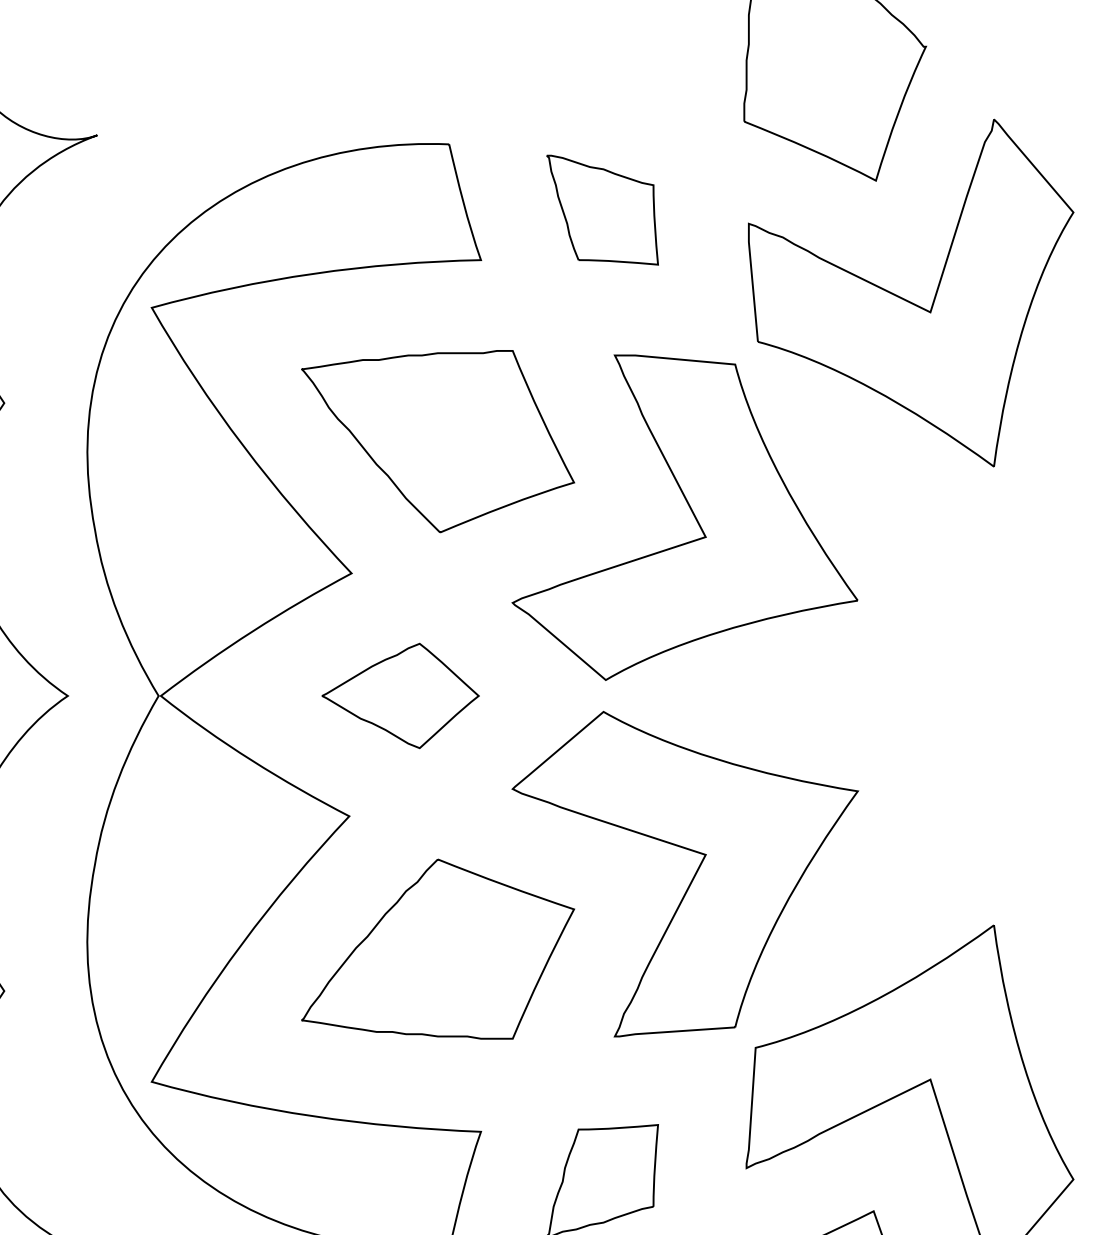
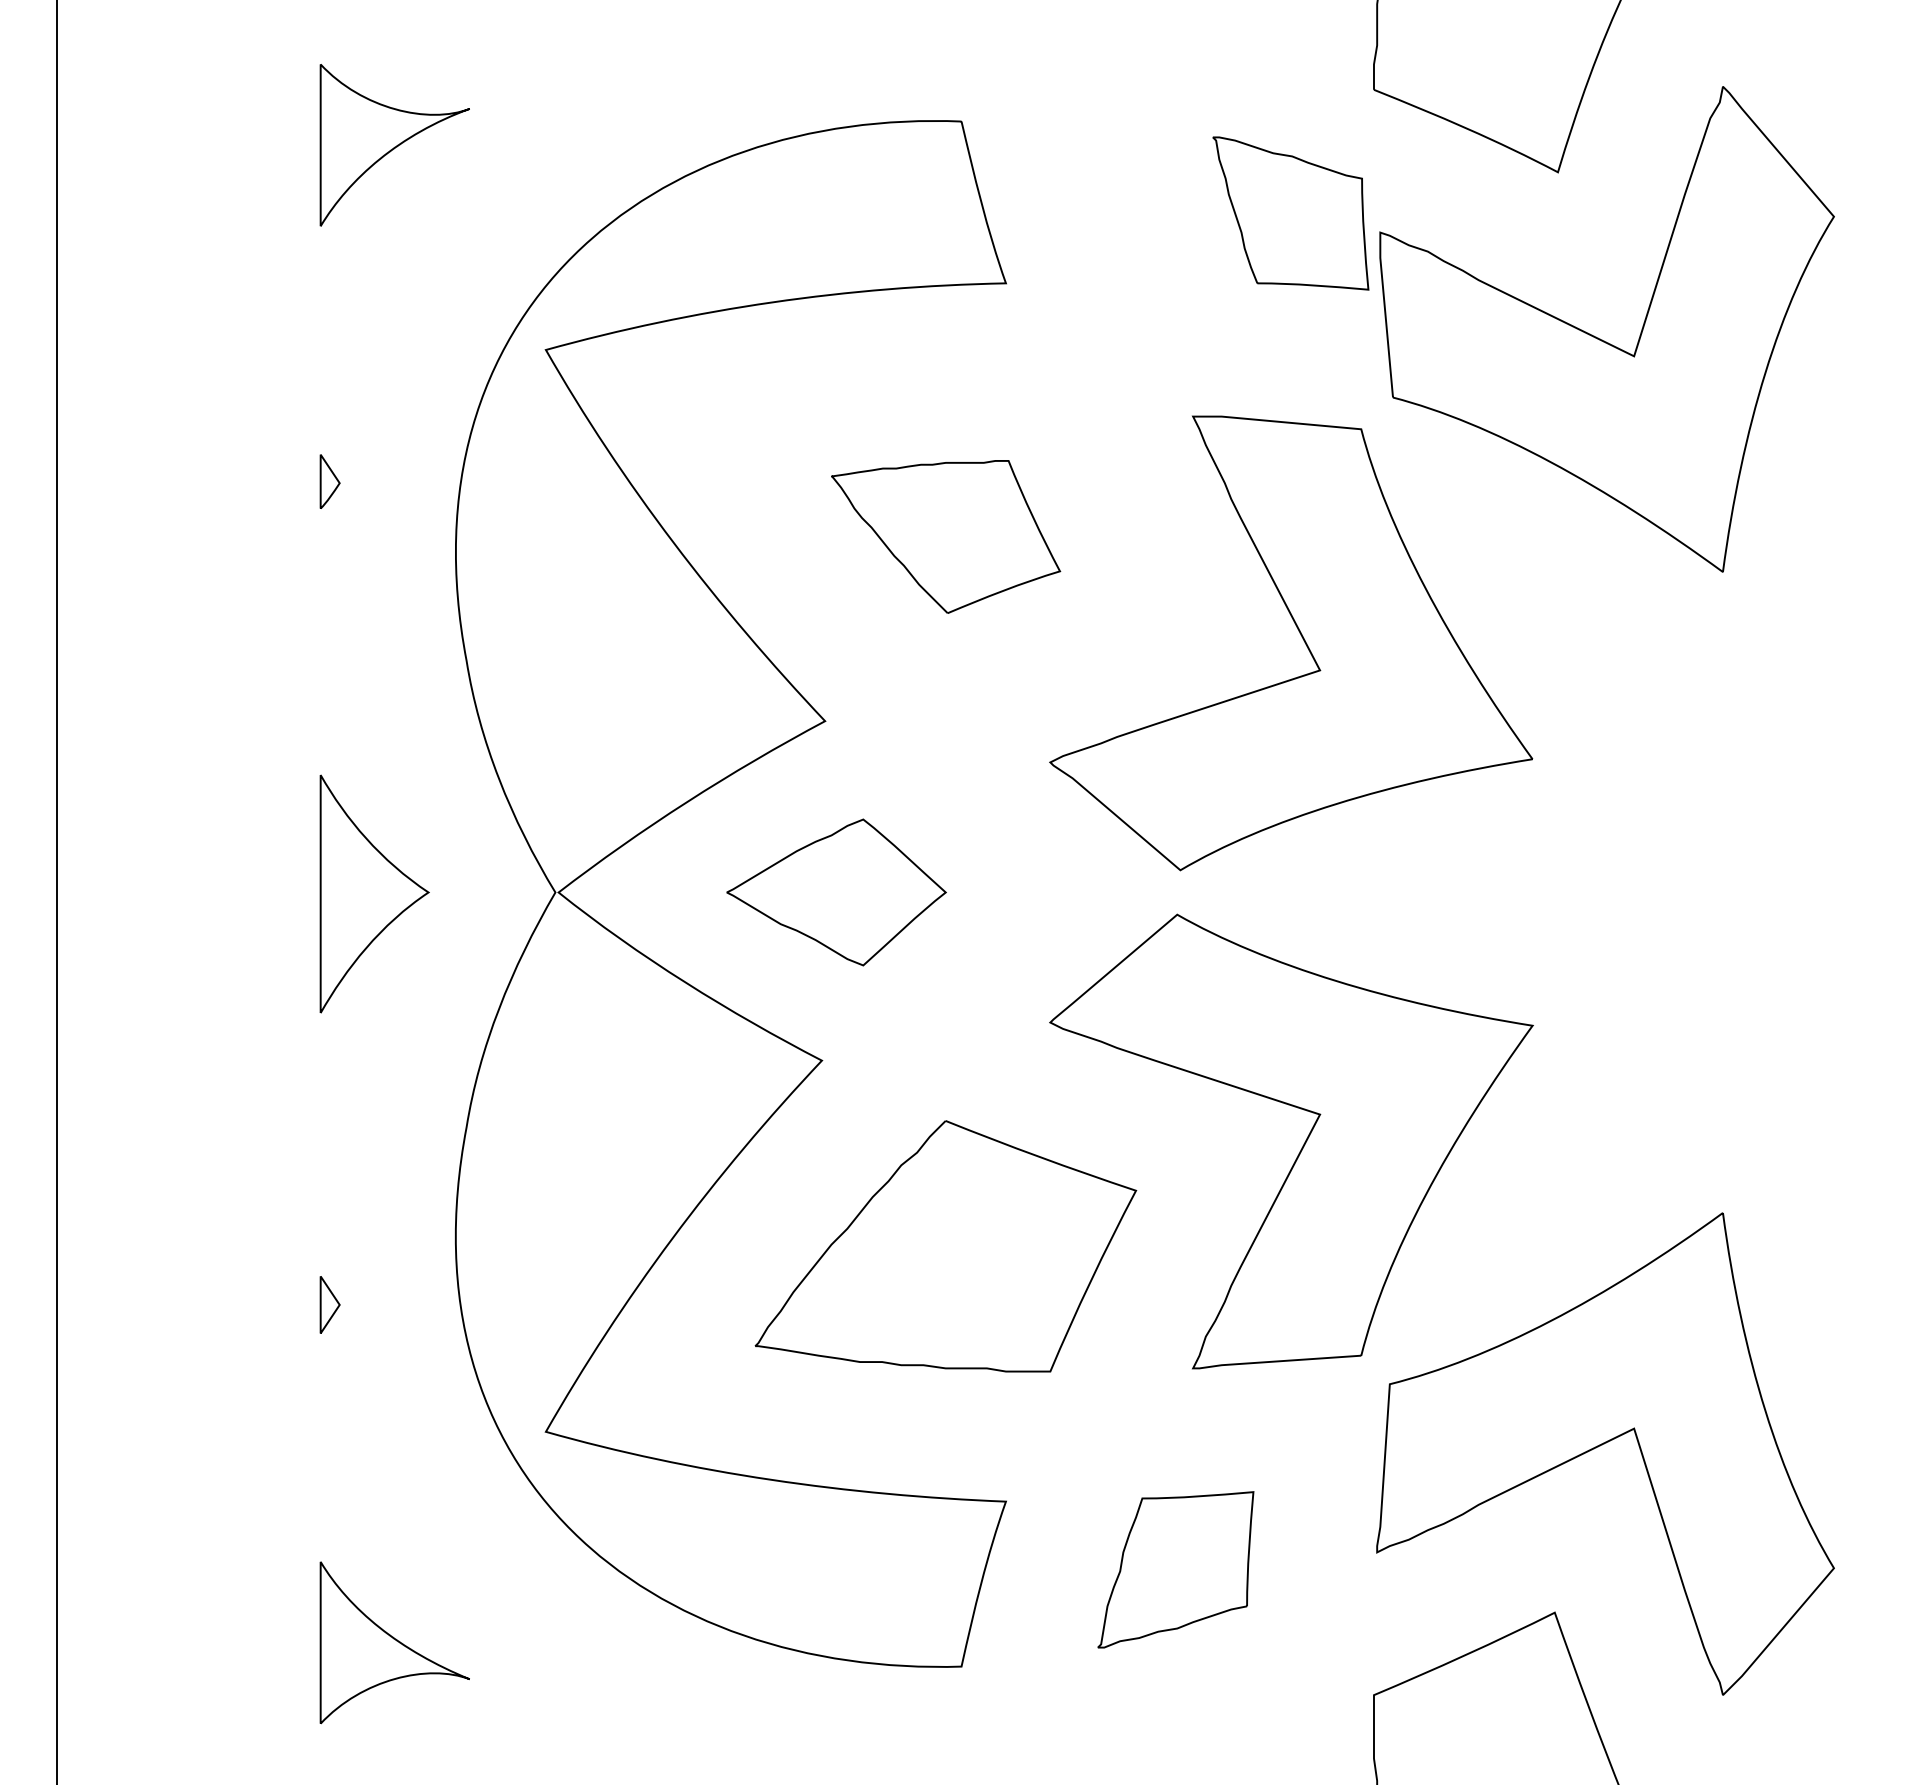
part: (602, 210) -> (1290, 213), moved
part: (437, 441) -> (945, 536), size x0.6
part: (400, 695) -> (836, 892), moved

